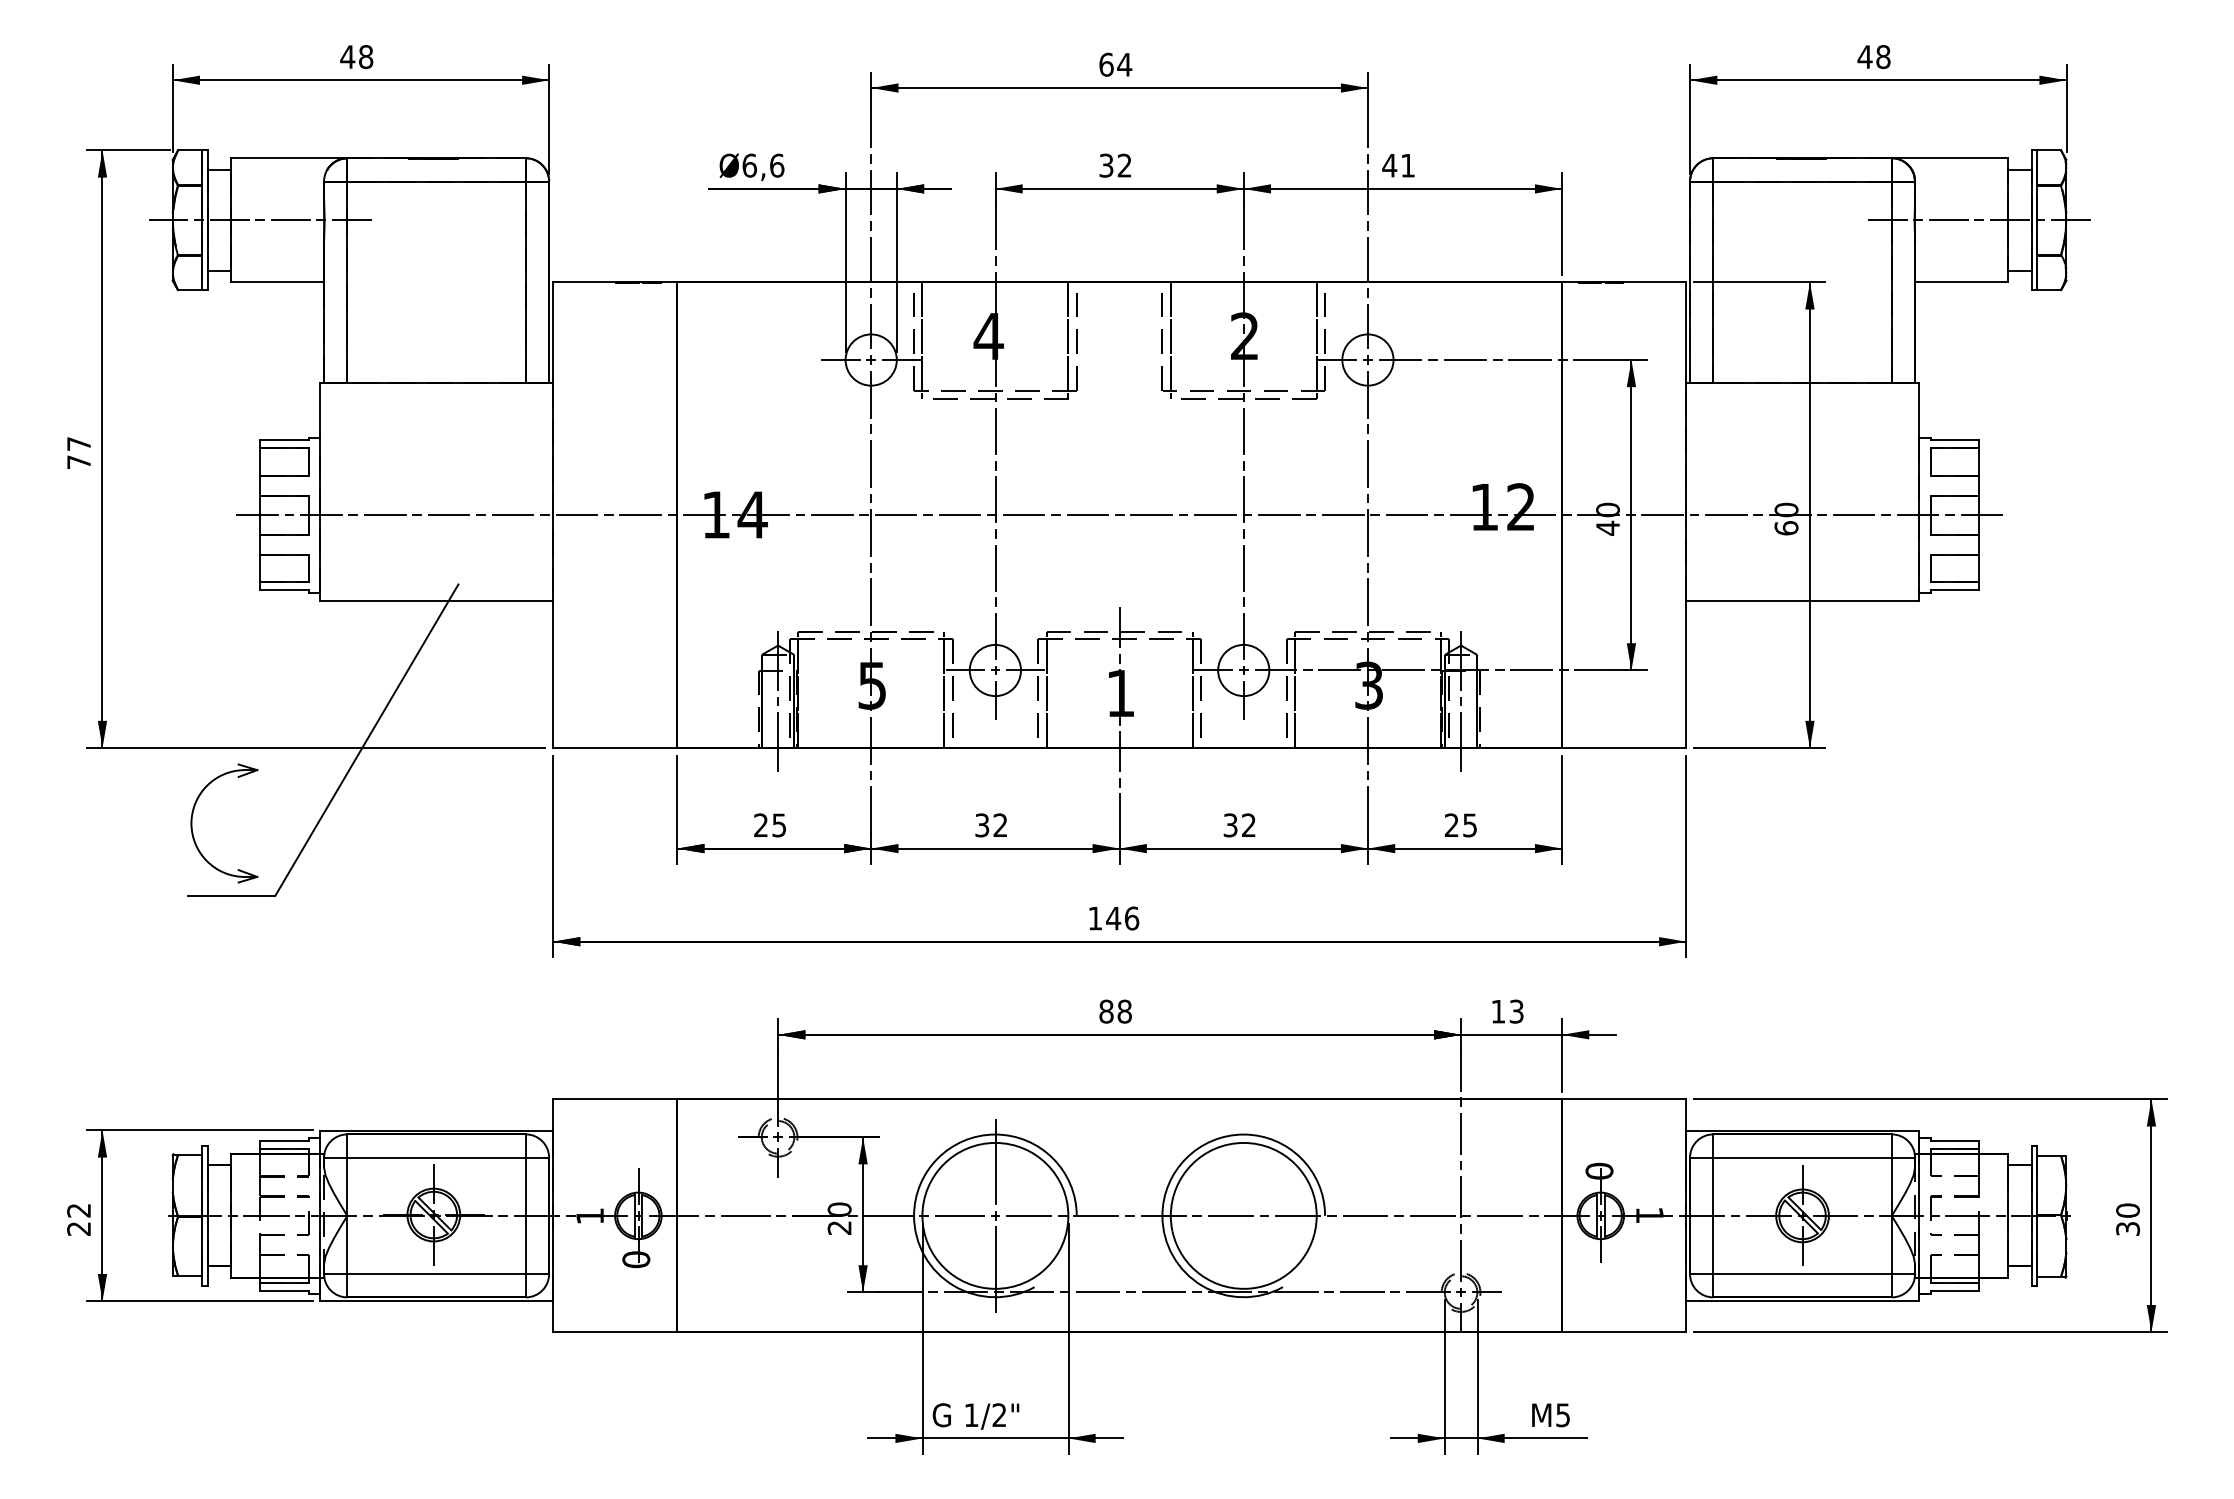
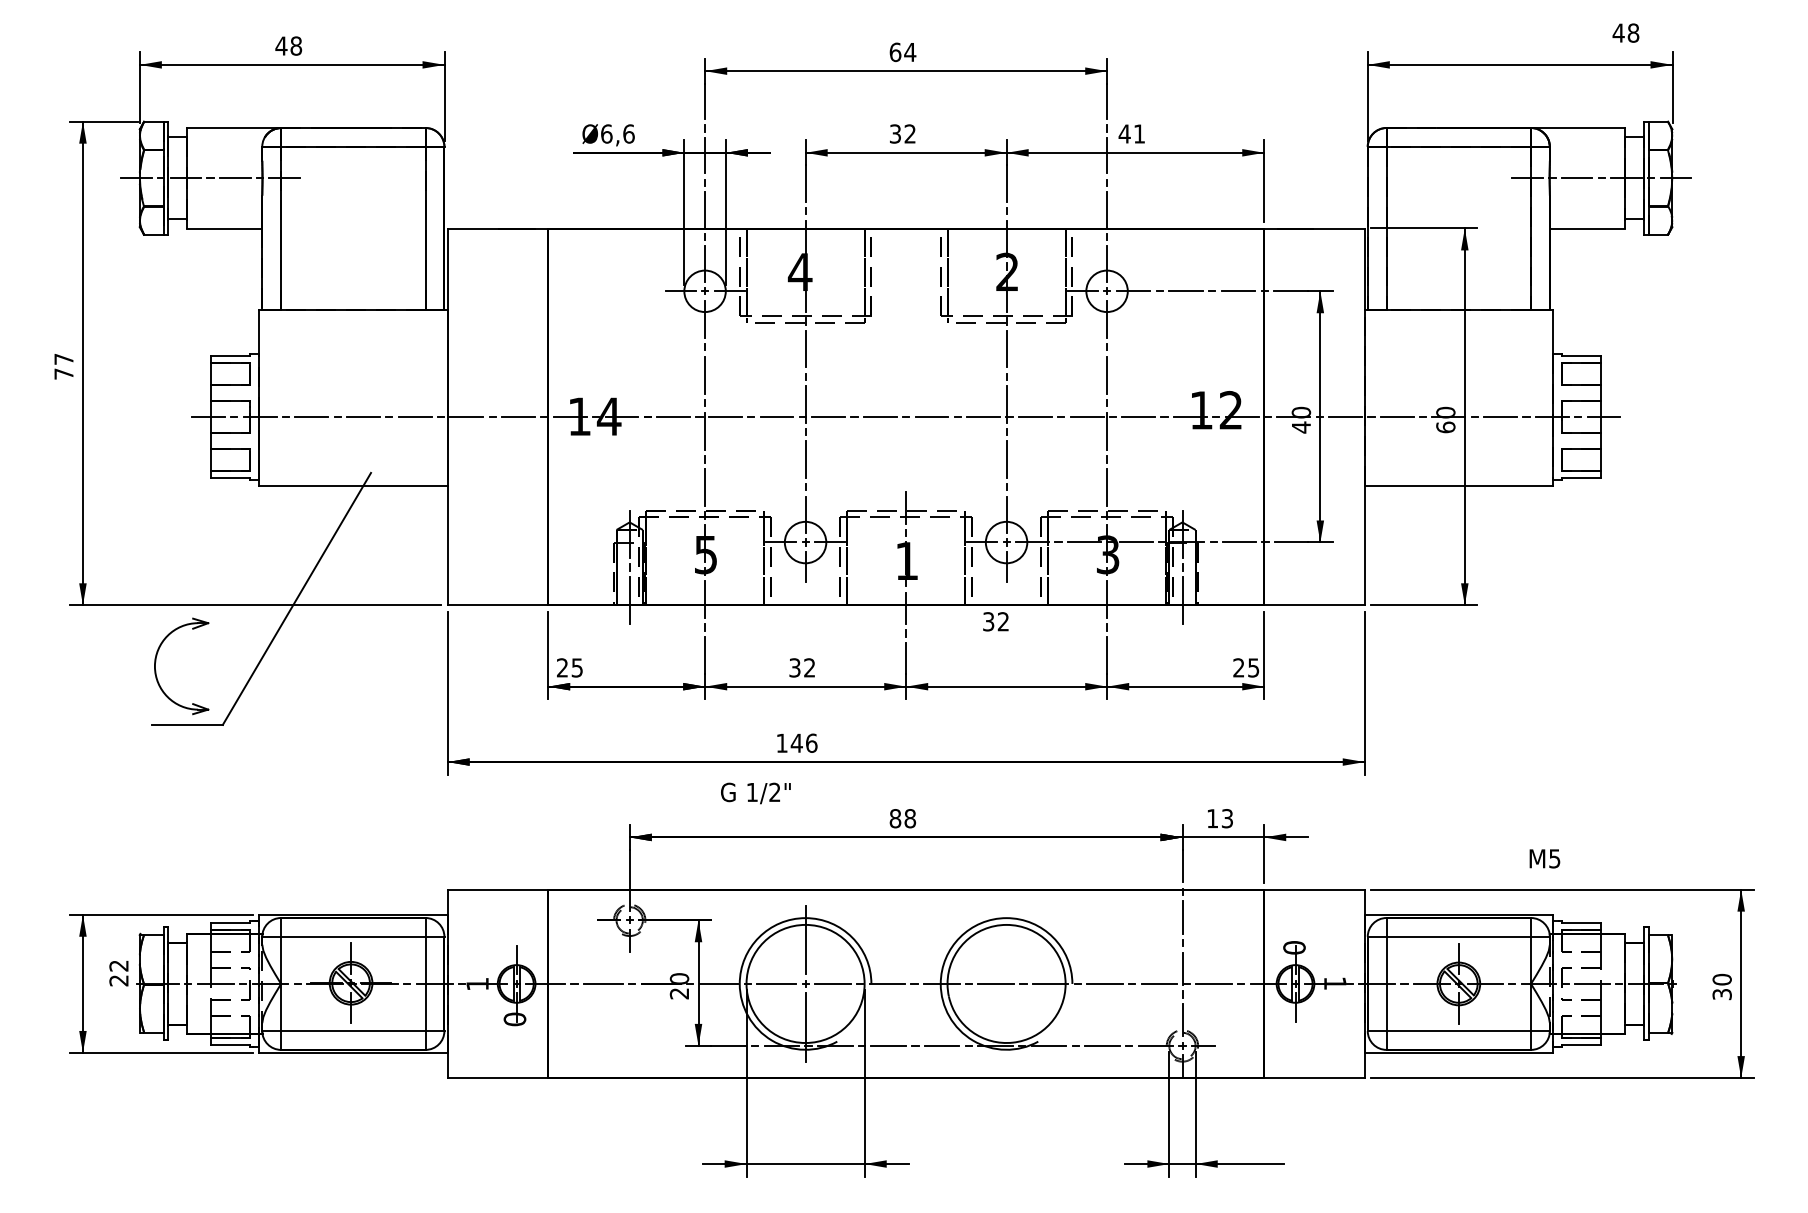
text: (1873, 57) -> (1625, 33), moved
text: (769, 825) -> (569, 668), moved
text: (1239, 825) -> (995, 621), moved
text: (1460, 825) -> (1245, 668), moved
text: (1114, 918) -> (797, 743), moved
text: (78, 1219) -> (118, 973), moved
text: (1550, 1415) -> (1544, 859), moved
text: (975, 1416) -> (755, 793), moved

